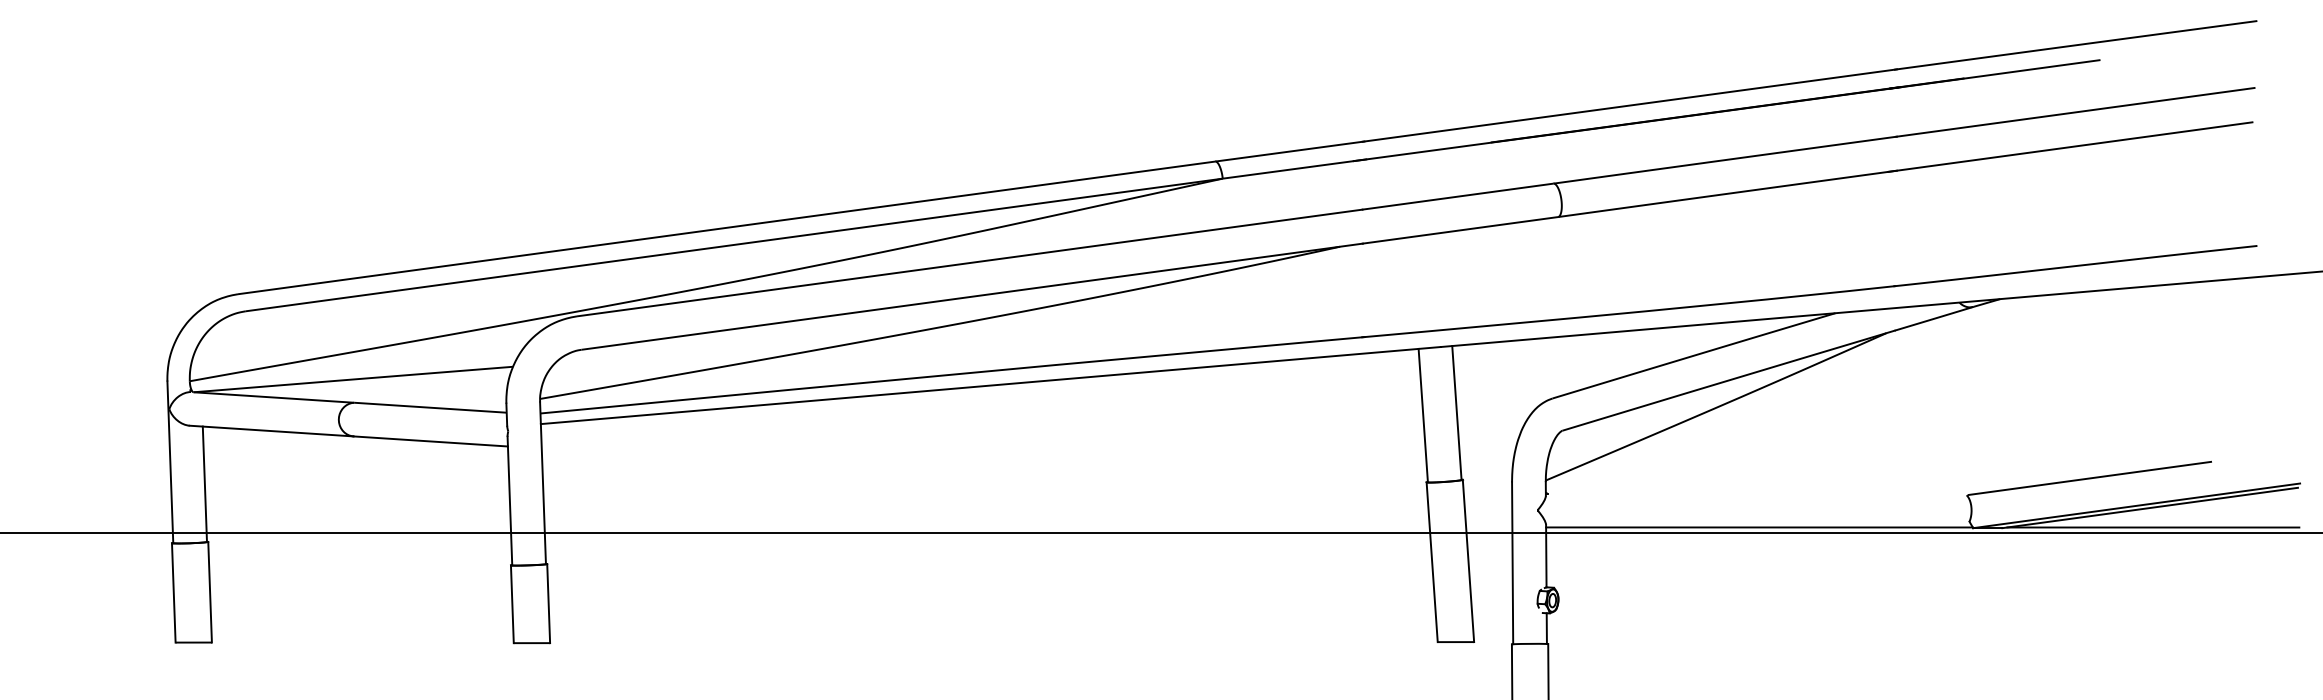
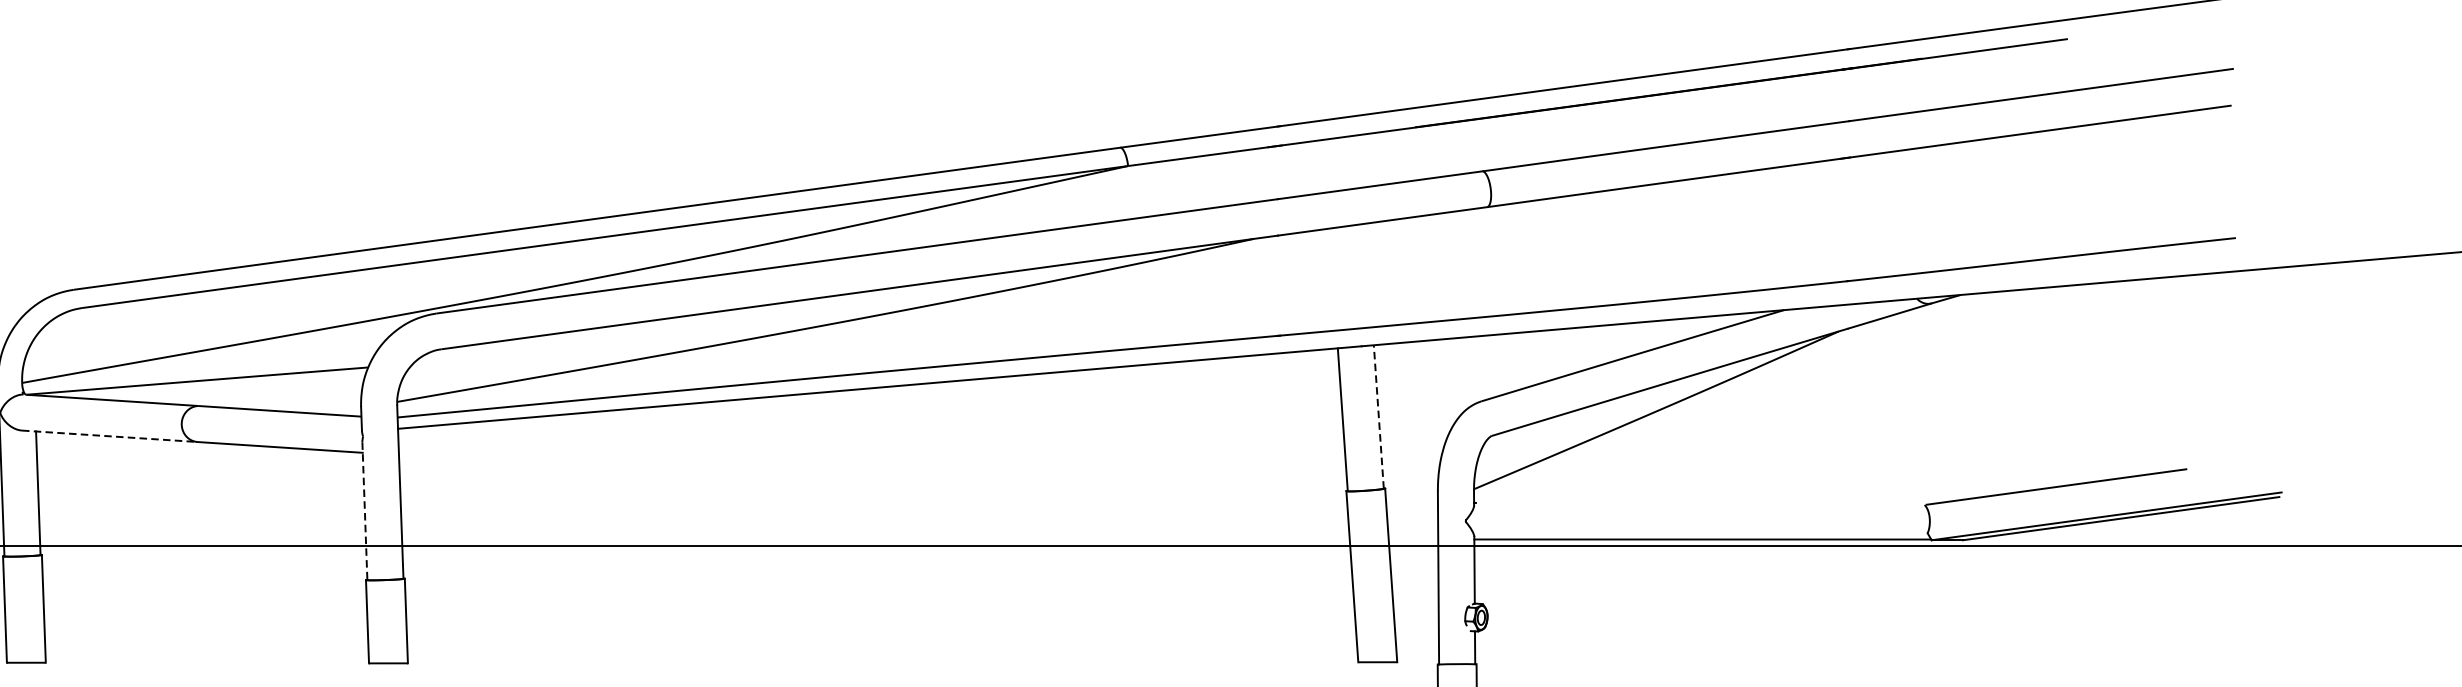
line: (1456, 412) -> (1378, 416), solid -> dashed
line: (272, 431) -> (110, 436), solid -> dashed
line: (509, 501) -> (364, 511), solid -> dashed
line: (2153, 527) -> (2124, 539), removed

